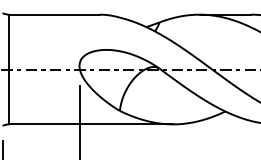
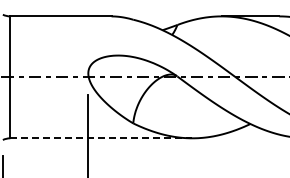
line: (91, 124) -> (101, 138), solid -> dashed

